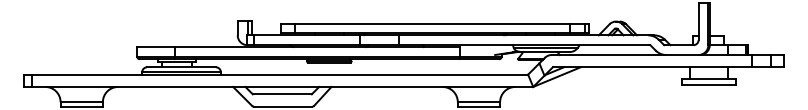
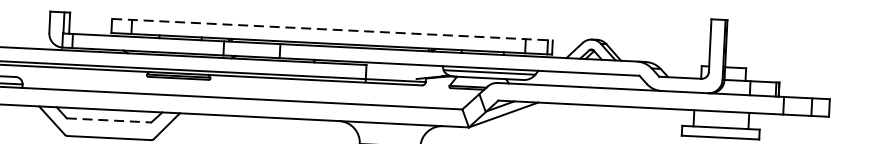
line: (434, 23) -> (331, 29), solid -> dashed
line: (282, 94) -> (109, 120), solid -> dashed

